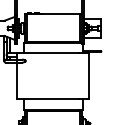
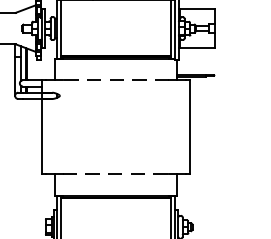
line: (53, 53) -> (116, 80), solid -> dashed
line: (53, 99) -> (116, 175), solid -> dashed

